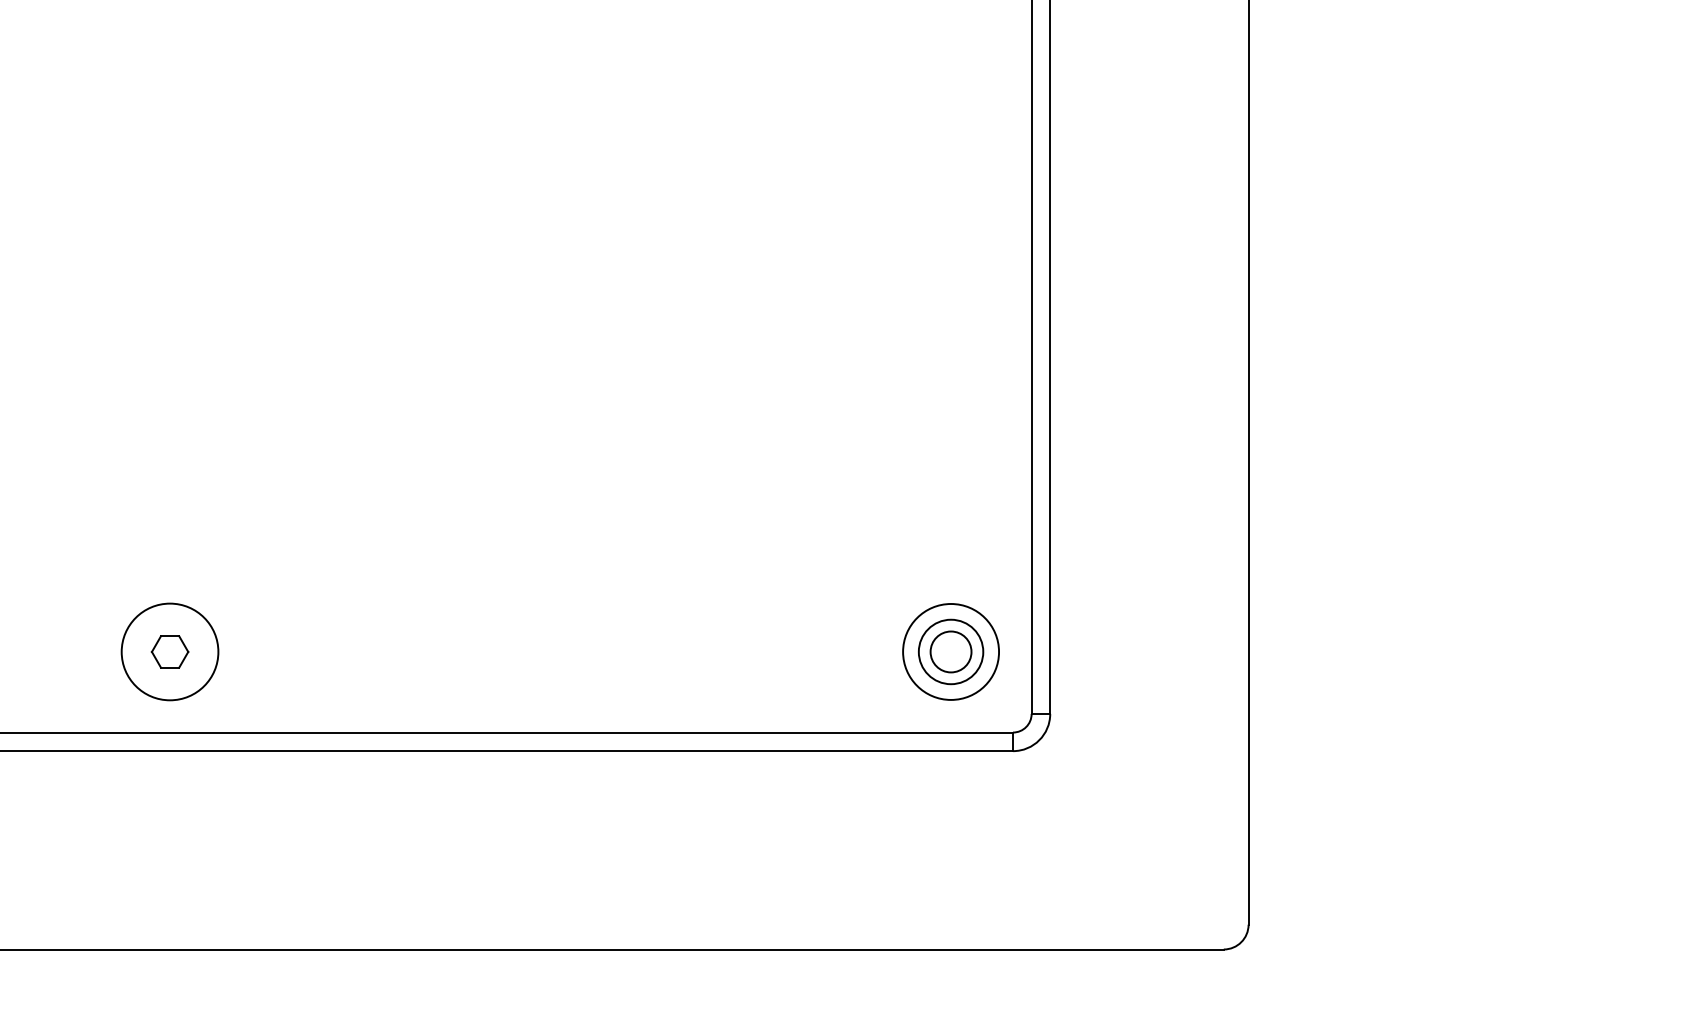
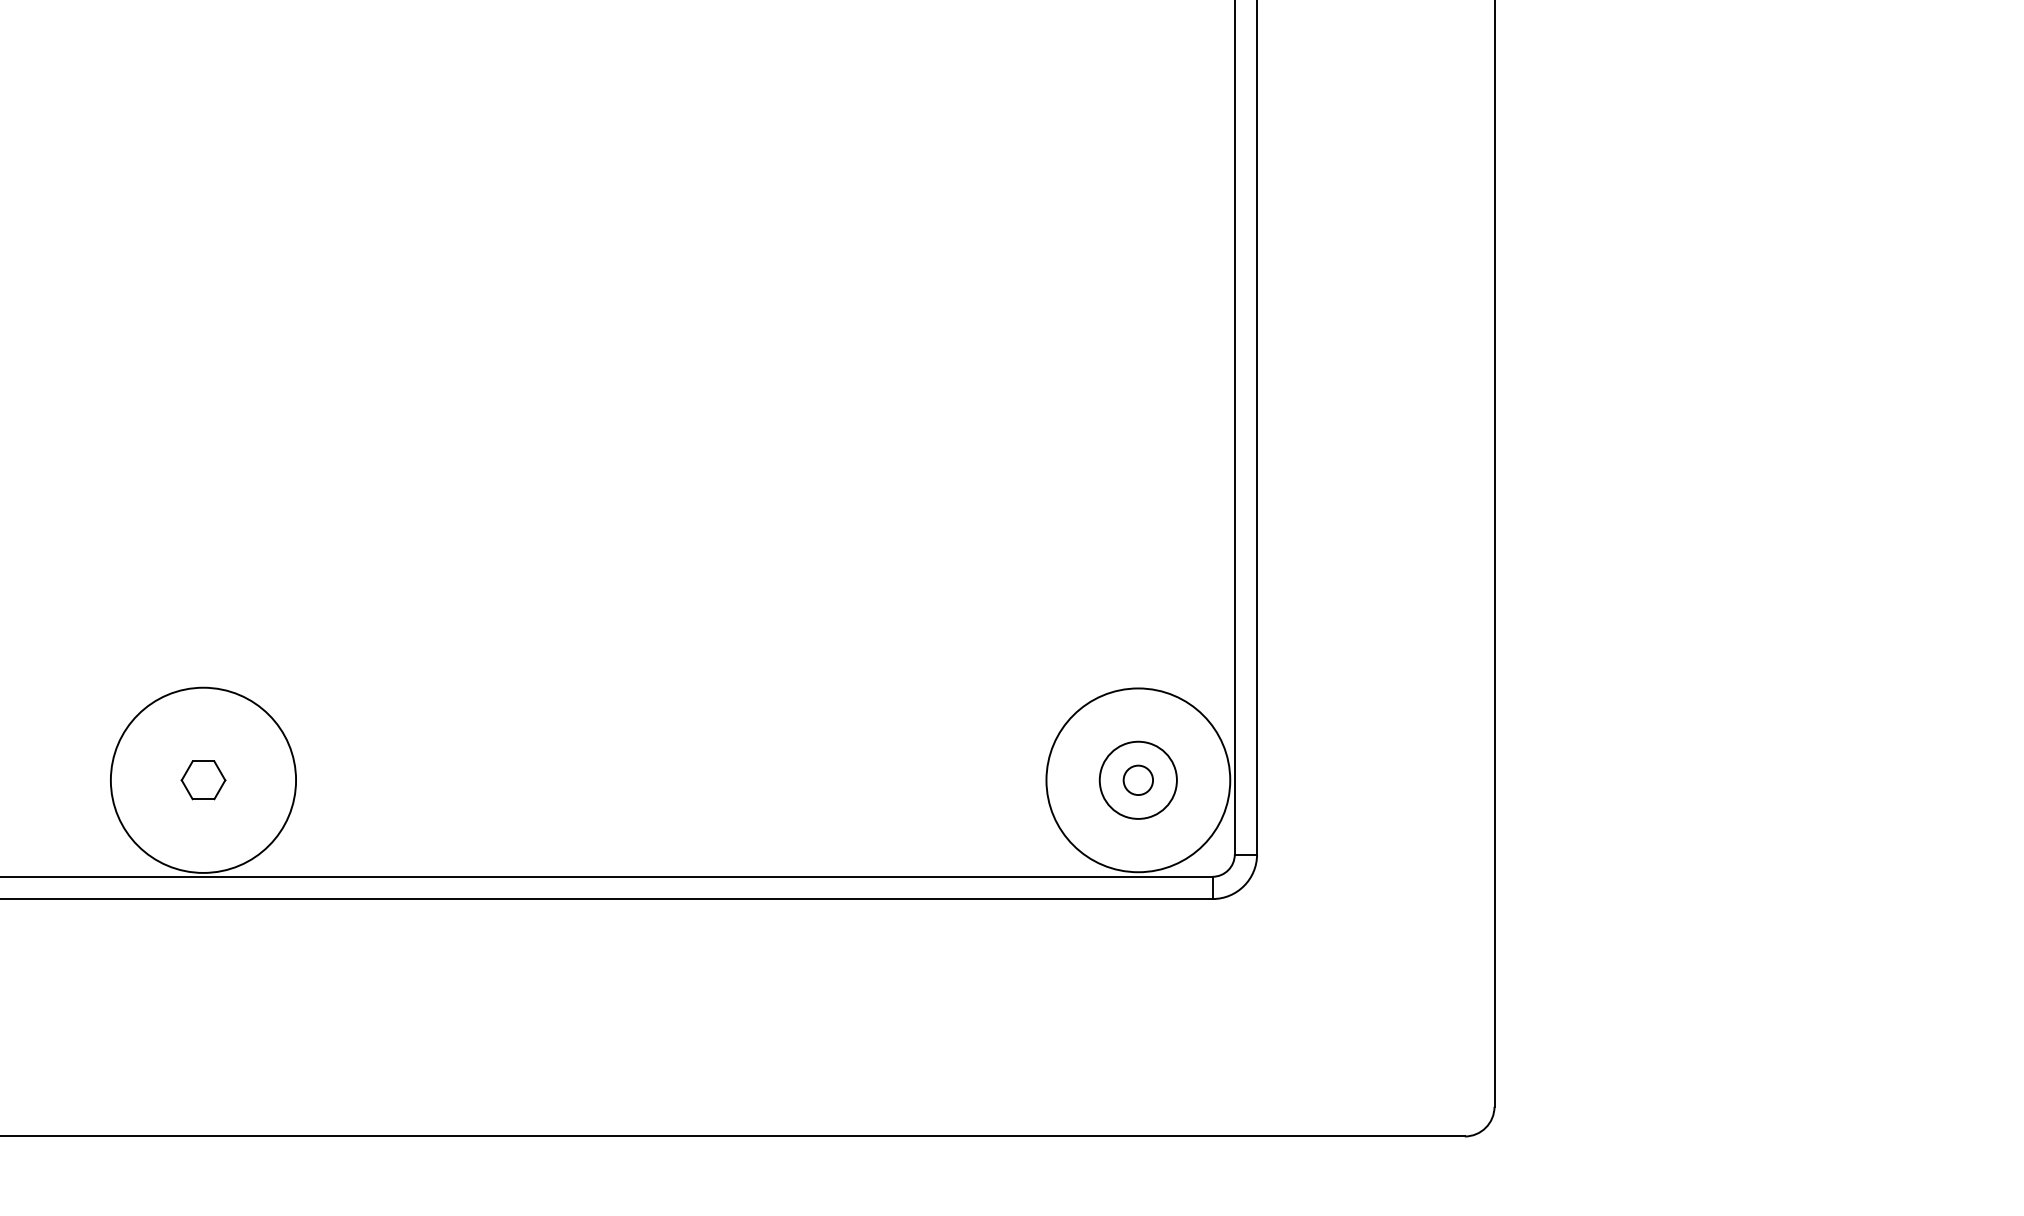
circle: (950, 651) -> (1137, 779), size x0.6
circle: (950, 651) -> (1137, 779), size x1.6
circle: (170, 652) -> (203, 780), size x1.6

